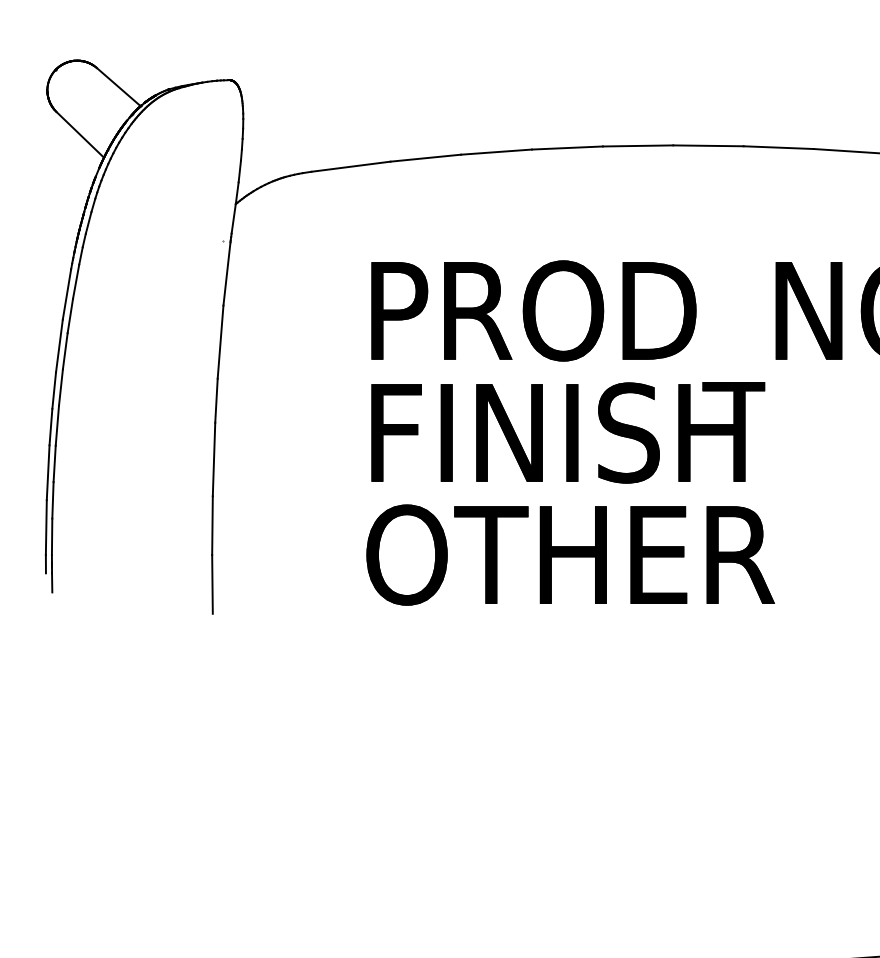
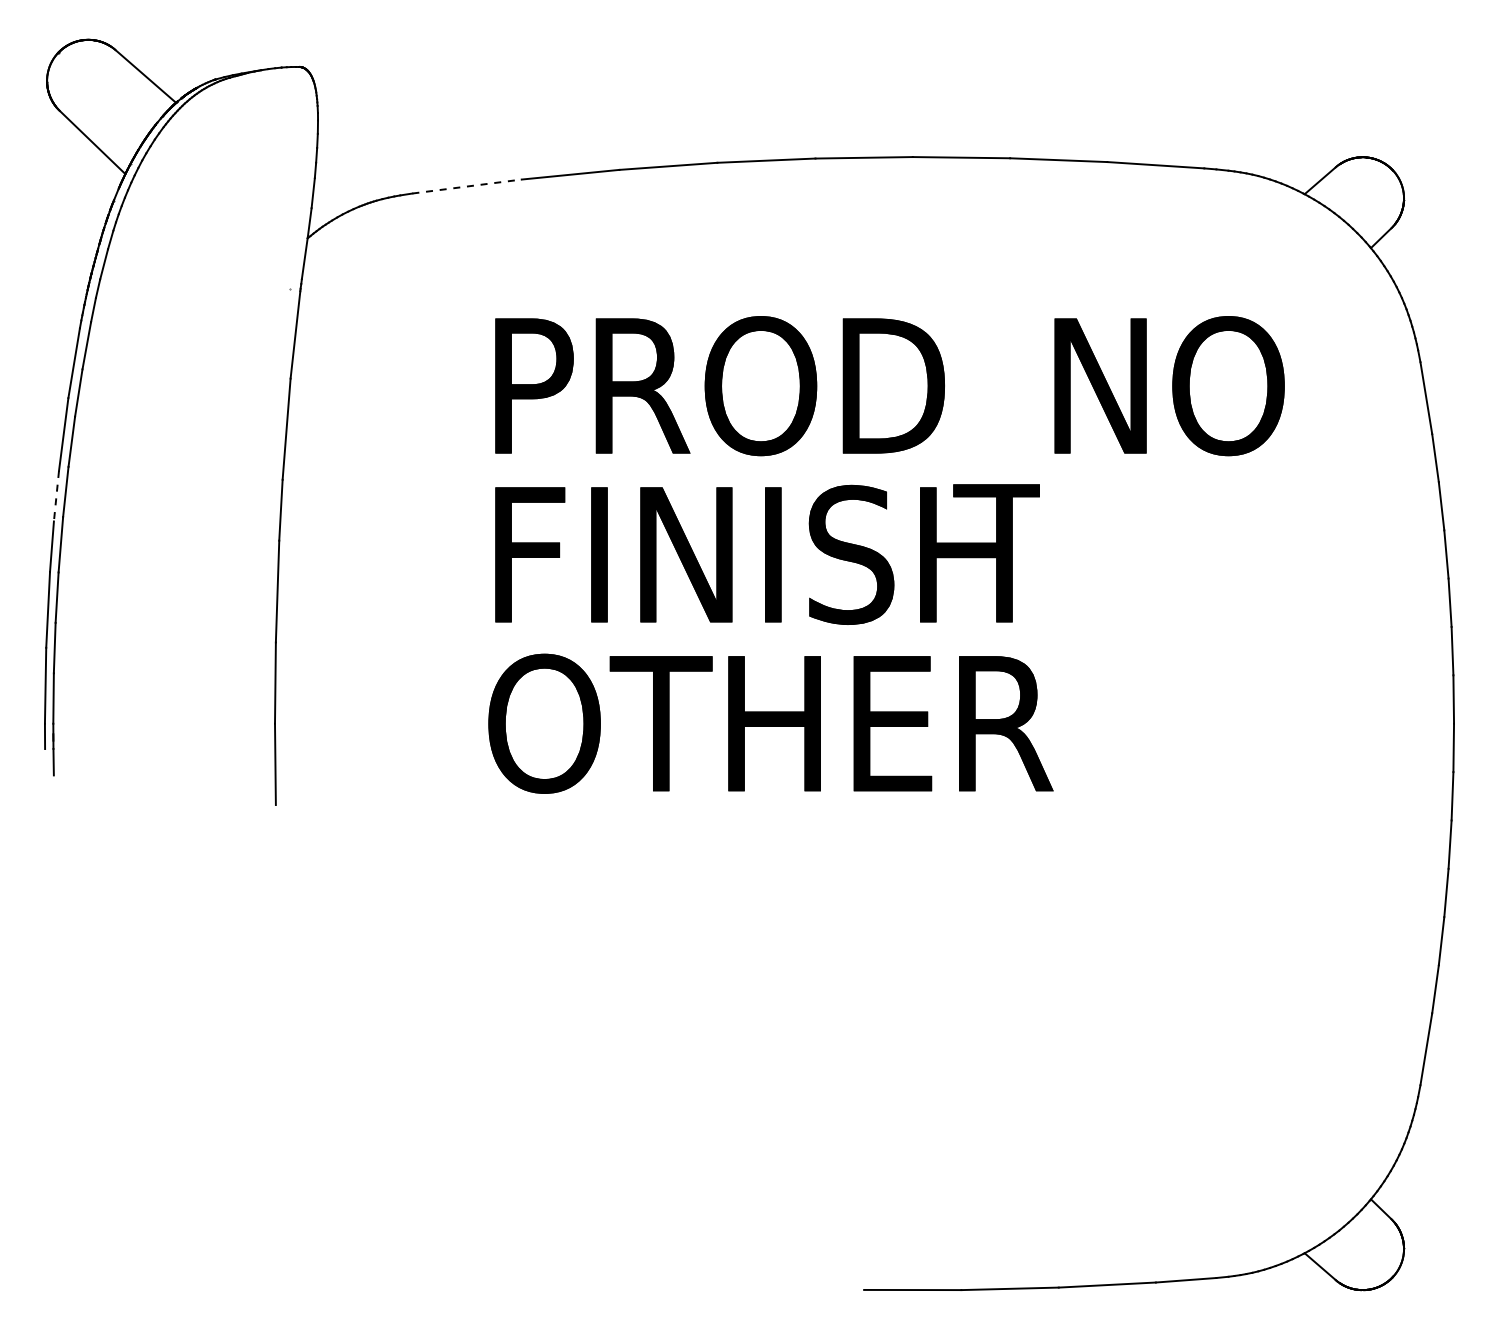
line: (351, 166) -> (467, 186), solid -> dashed
line: (54, 390) -> (56, 496), solid -> dashed

